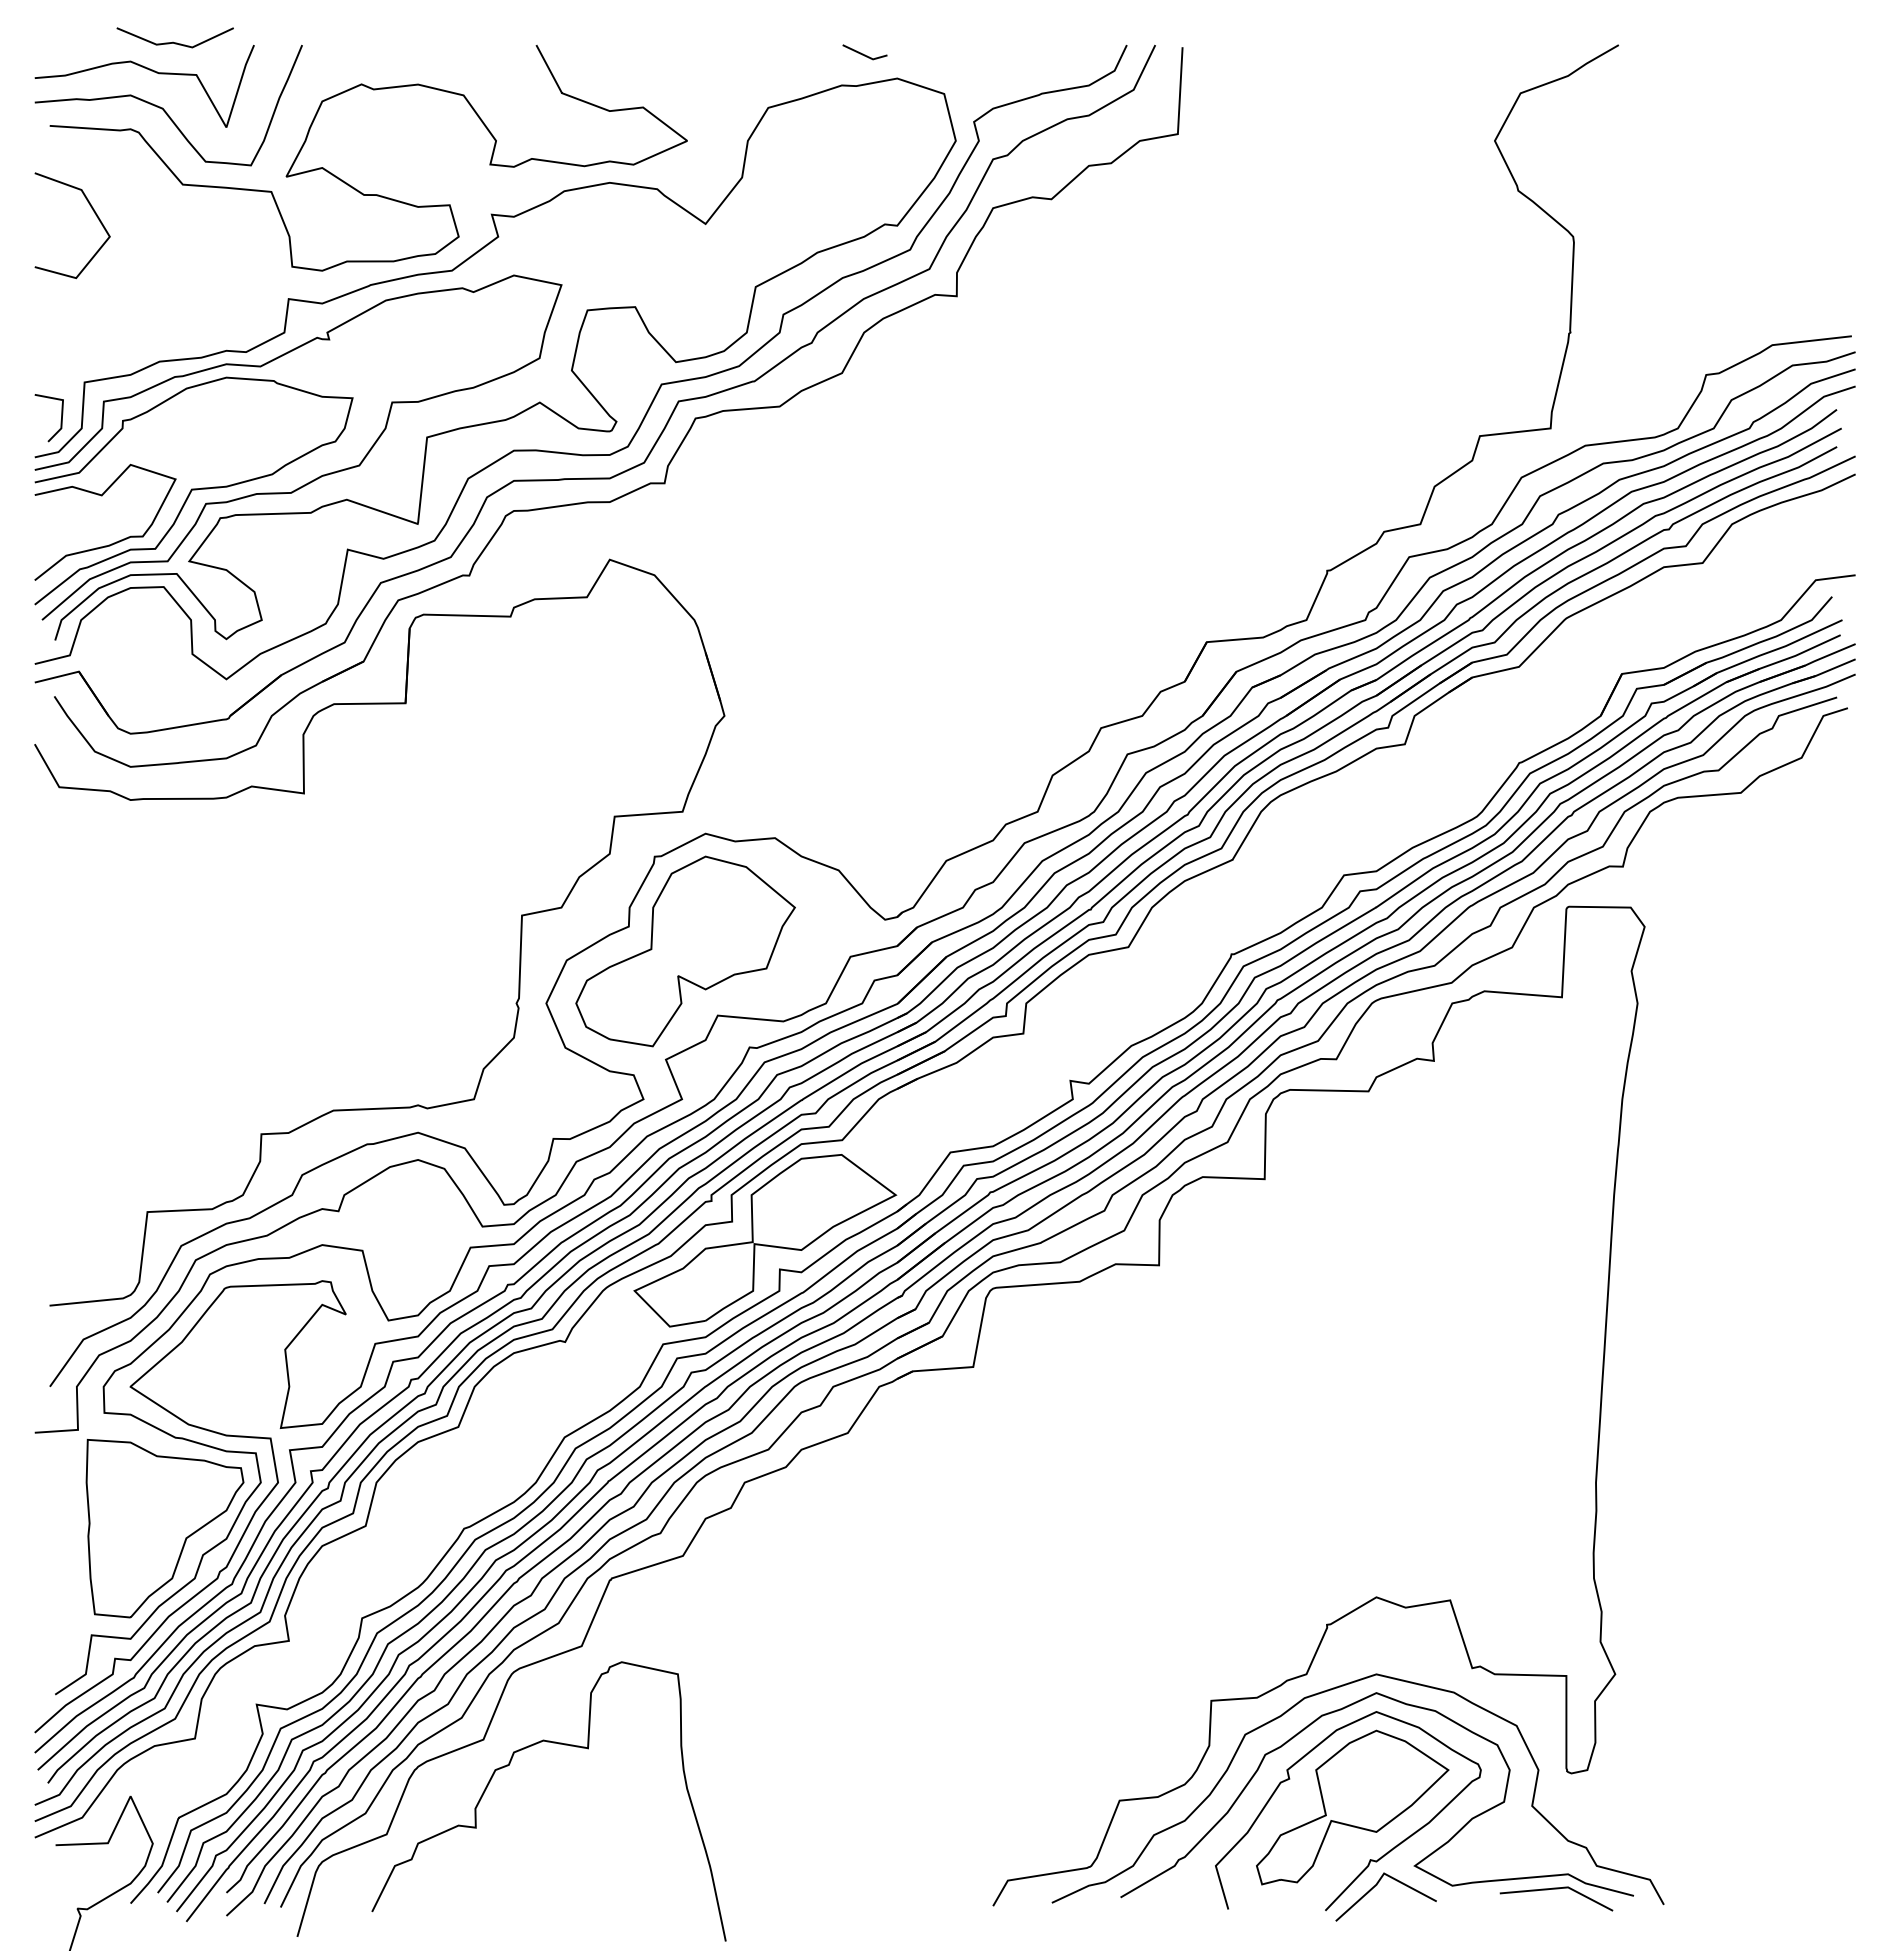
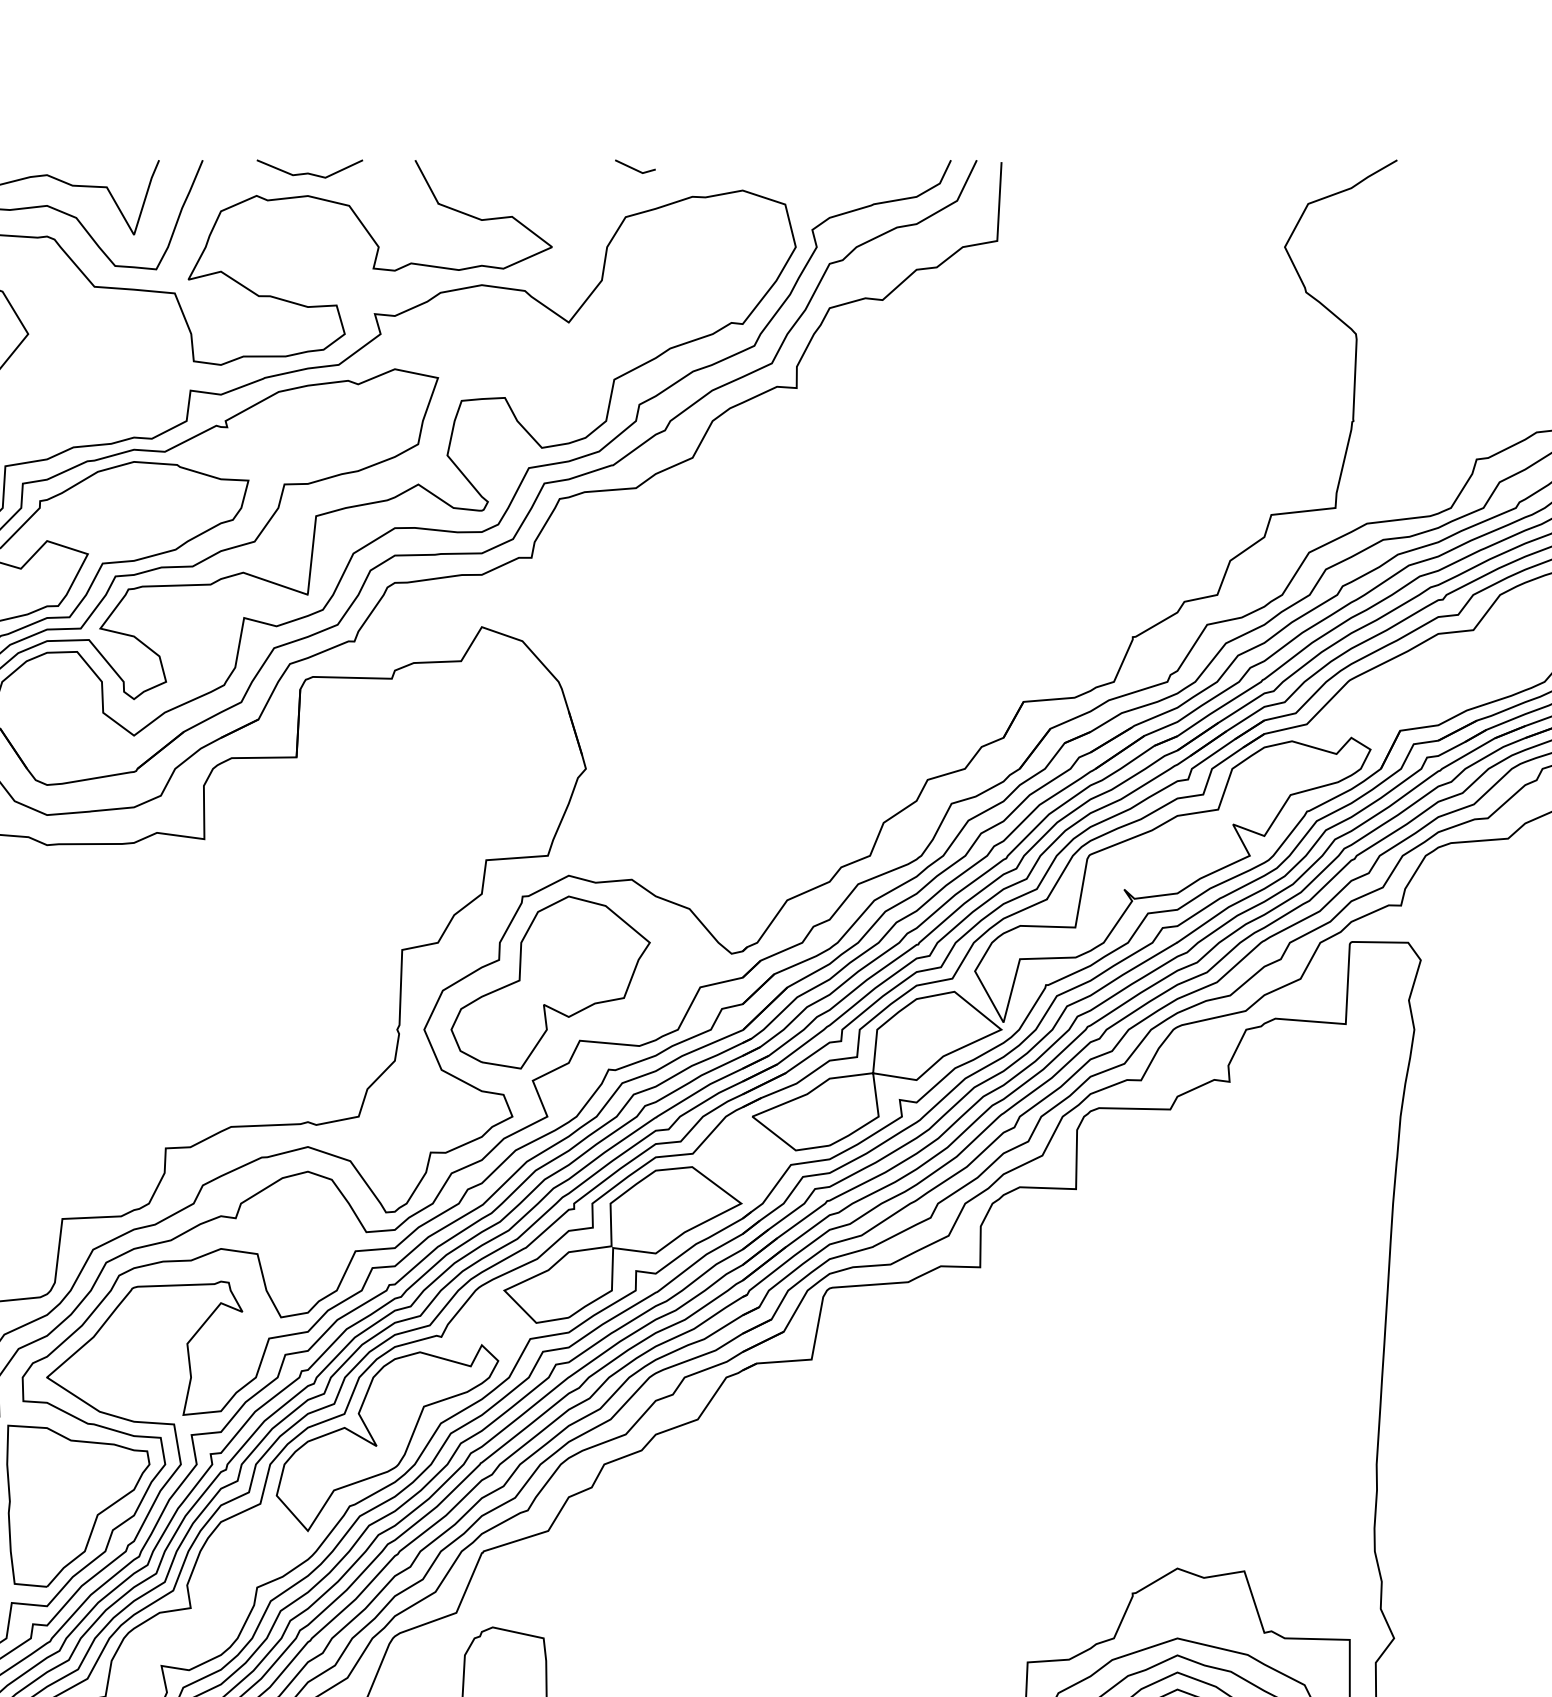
line: (173, 41) -> (308, 172), moved
line: (863, 53) -> (634, 167), moved
part: (1248, 908) -> (1061, 943), added
part: (505, 1453) -> (387, 1438), added

